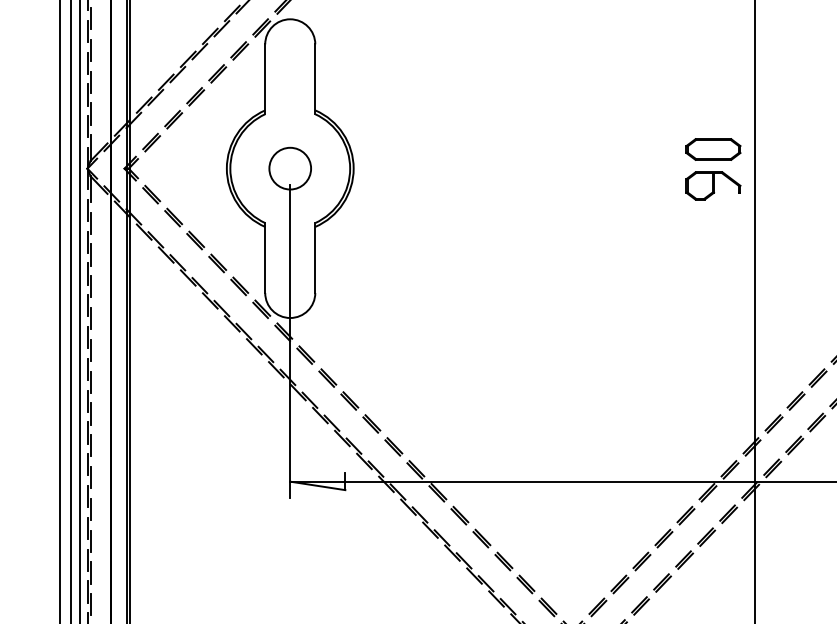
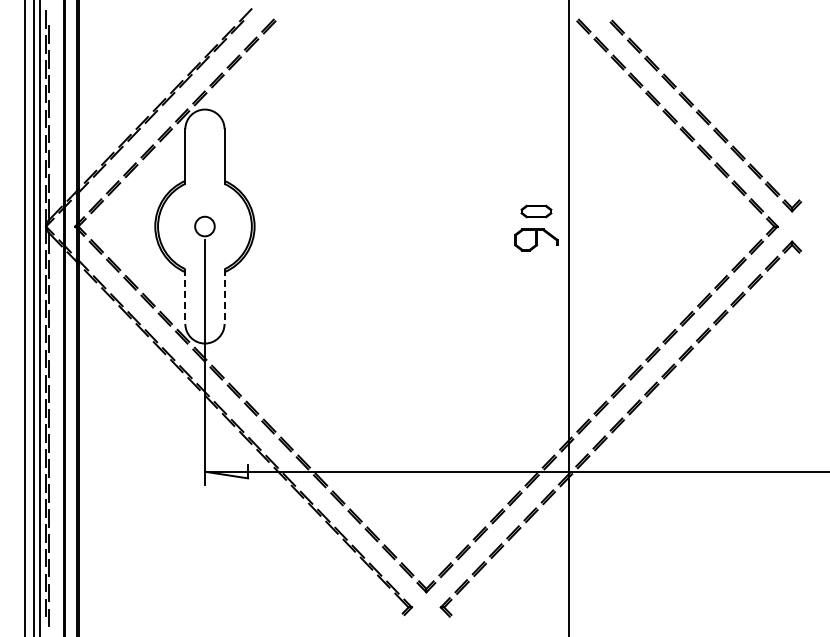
part: (713, 149) -> (536, 211), size x0.7
circle: (289, 168) -> (204, 226), size x0.6
line: (265, 259) -> (185, 297), solid -> dashed
line: (315, 259) -> (224, 297), solid -> dashed

